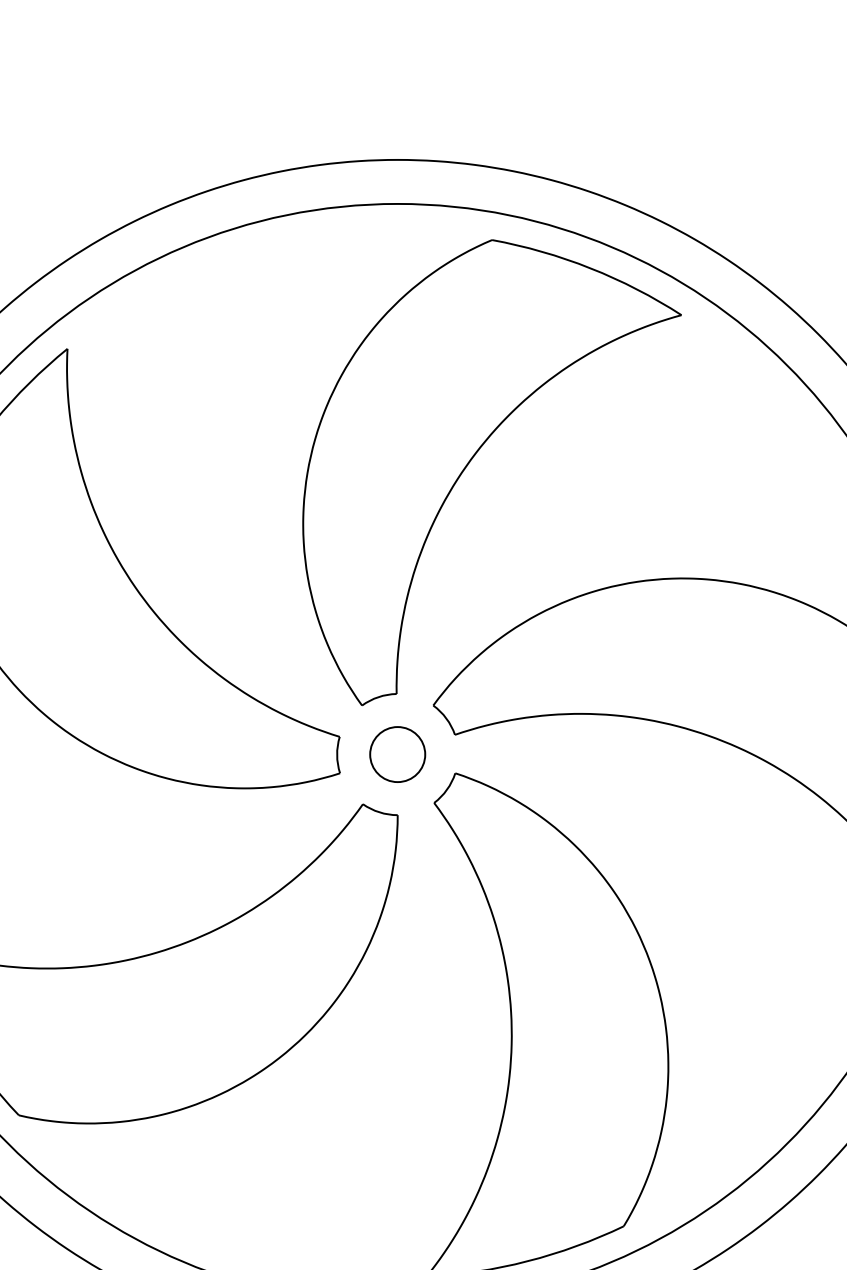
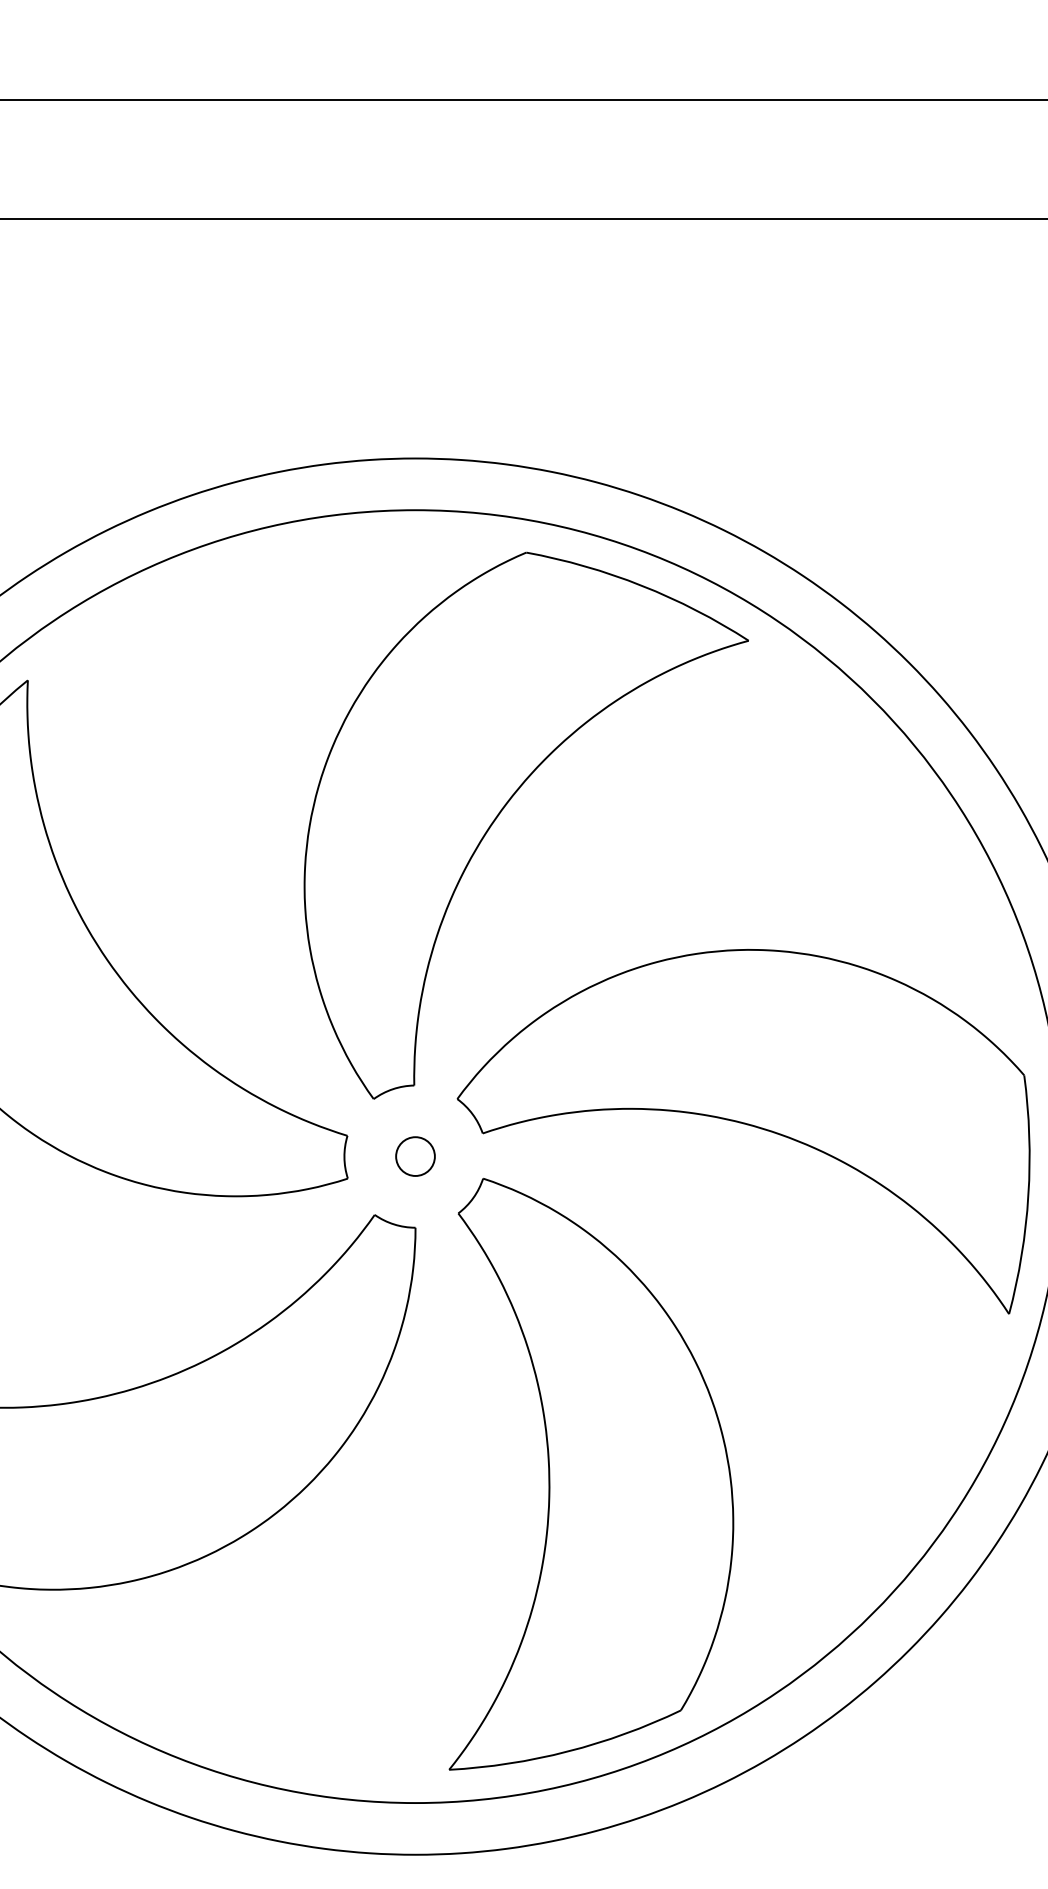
circle: (397, 754) -> (415, 1156), size x0.6

